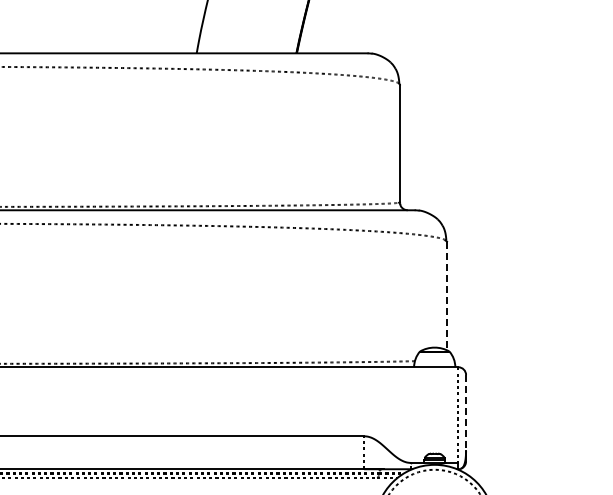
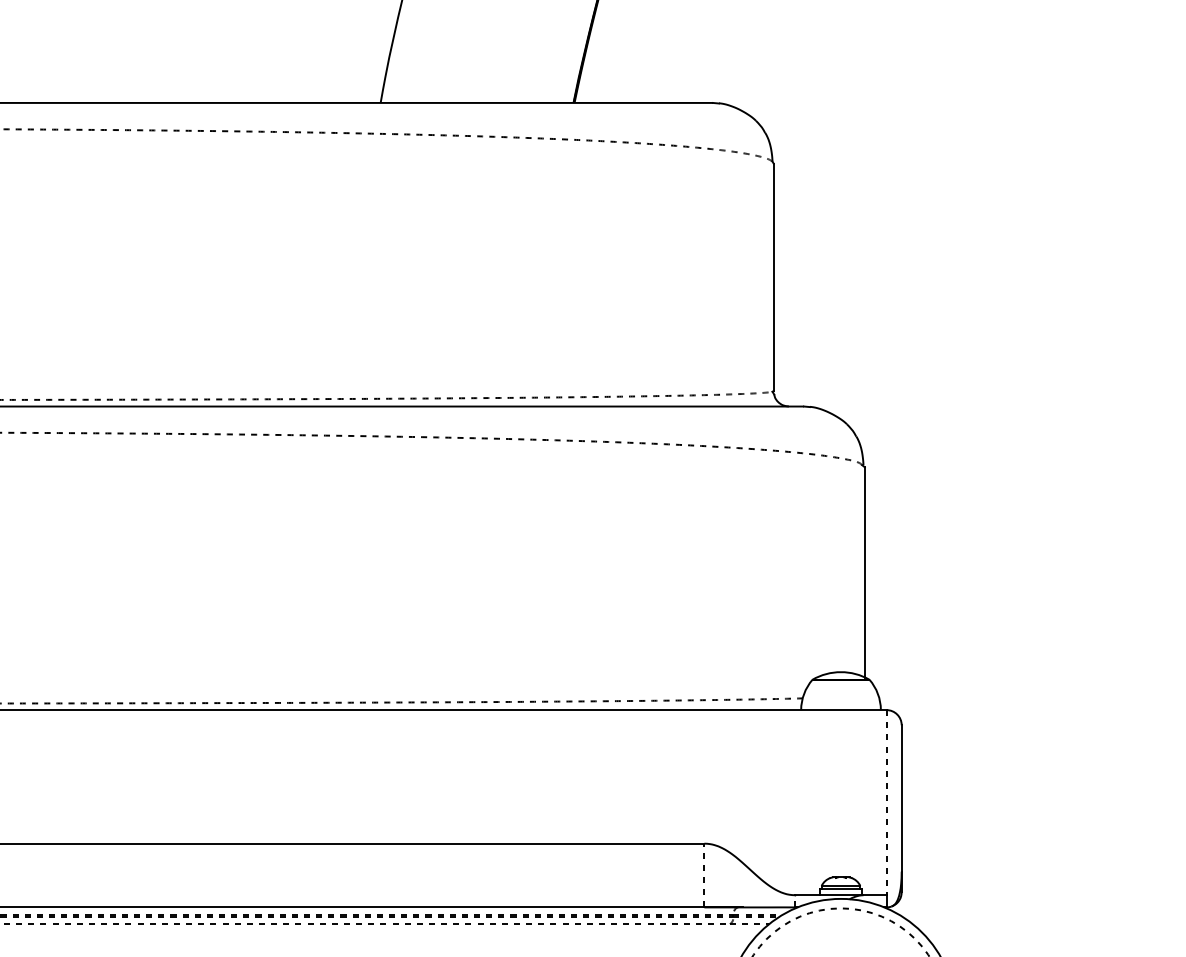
line: (447, 296) -> (865, 573), dashed -> solid
line: (466, 412) -> (902, 797), dashed -> solid

